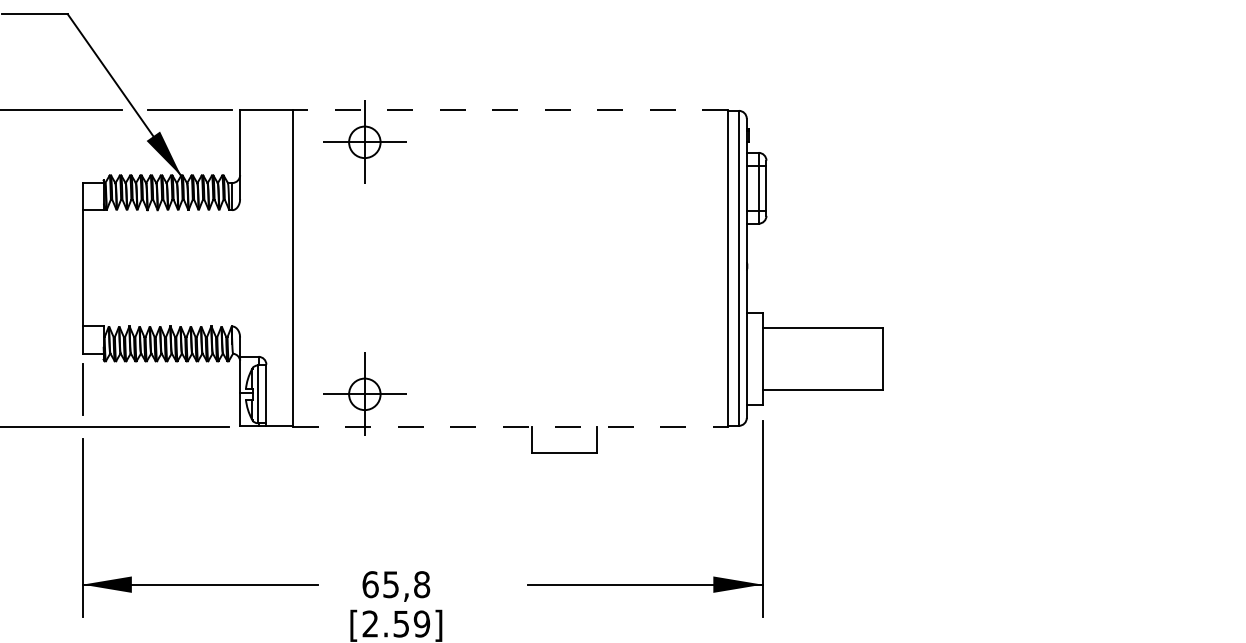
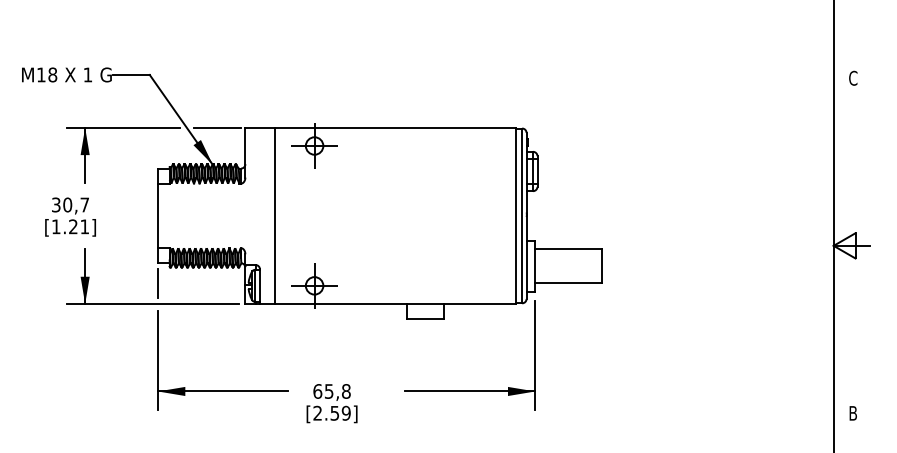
line: (510, 108) -> (395, 127), dashed -> solid
line: (510, 427) -> (395, 304), dashed -> solid

